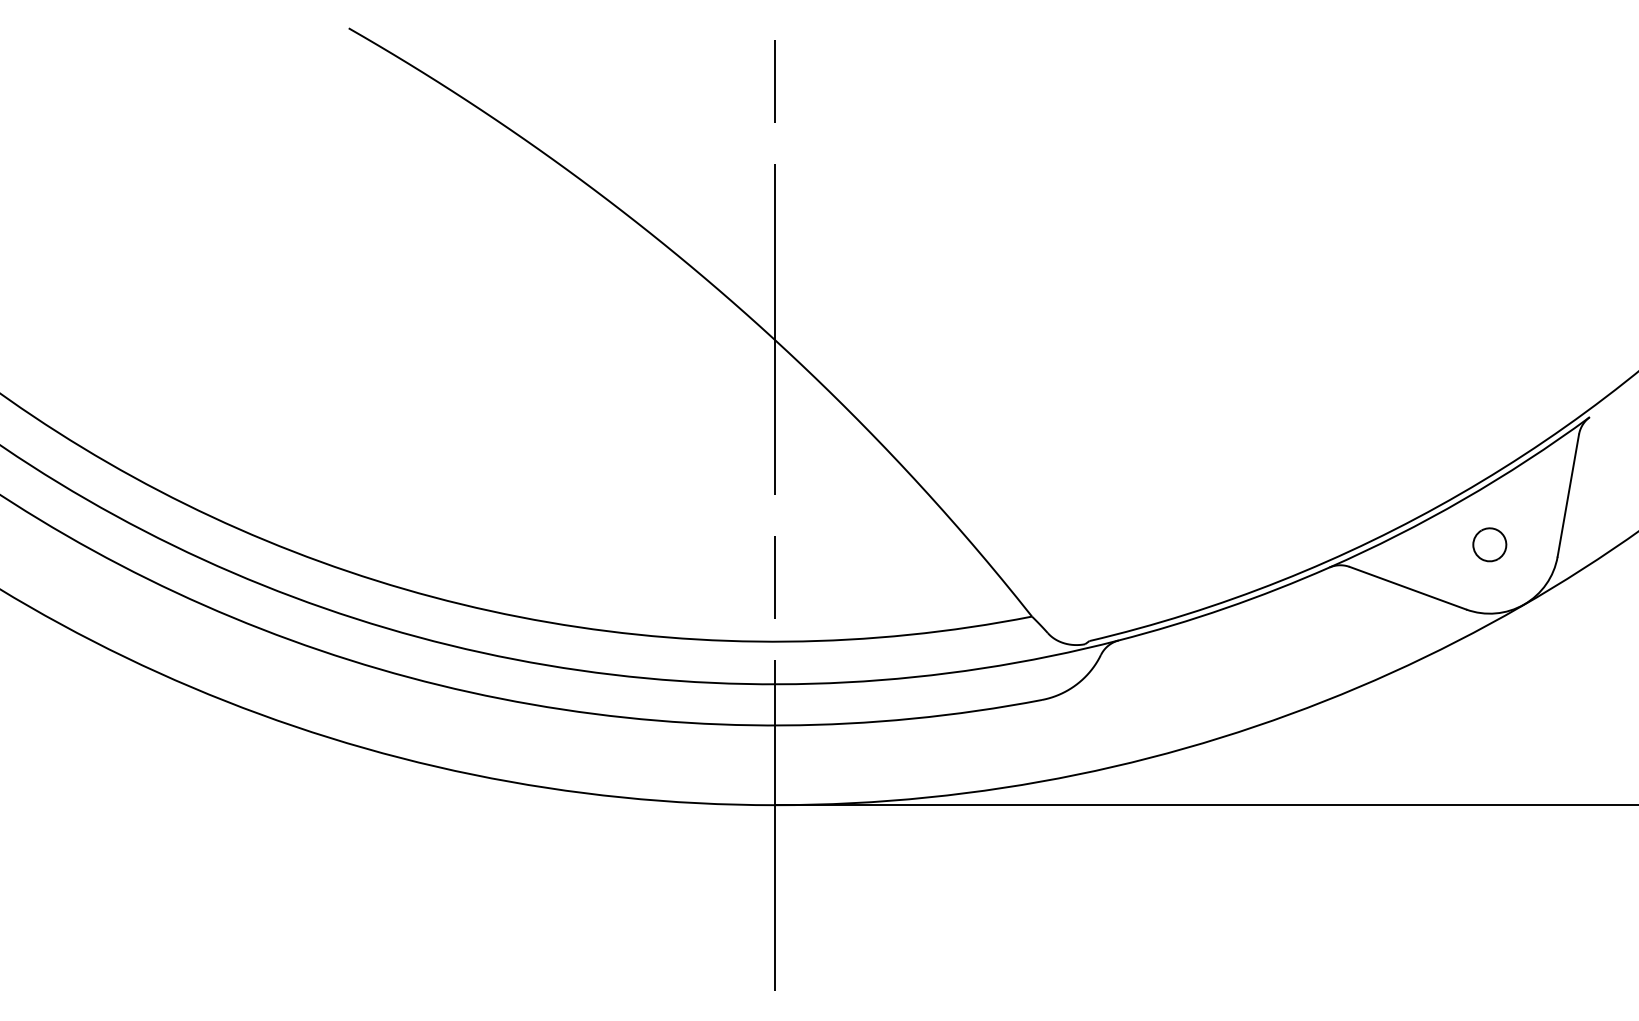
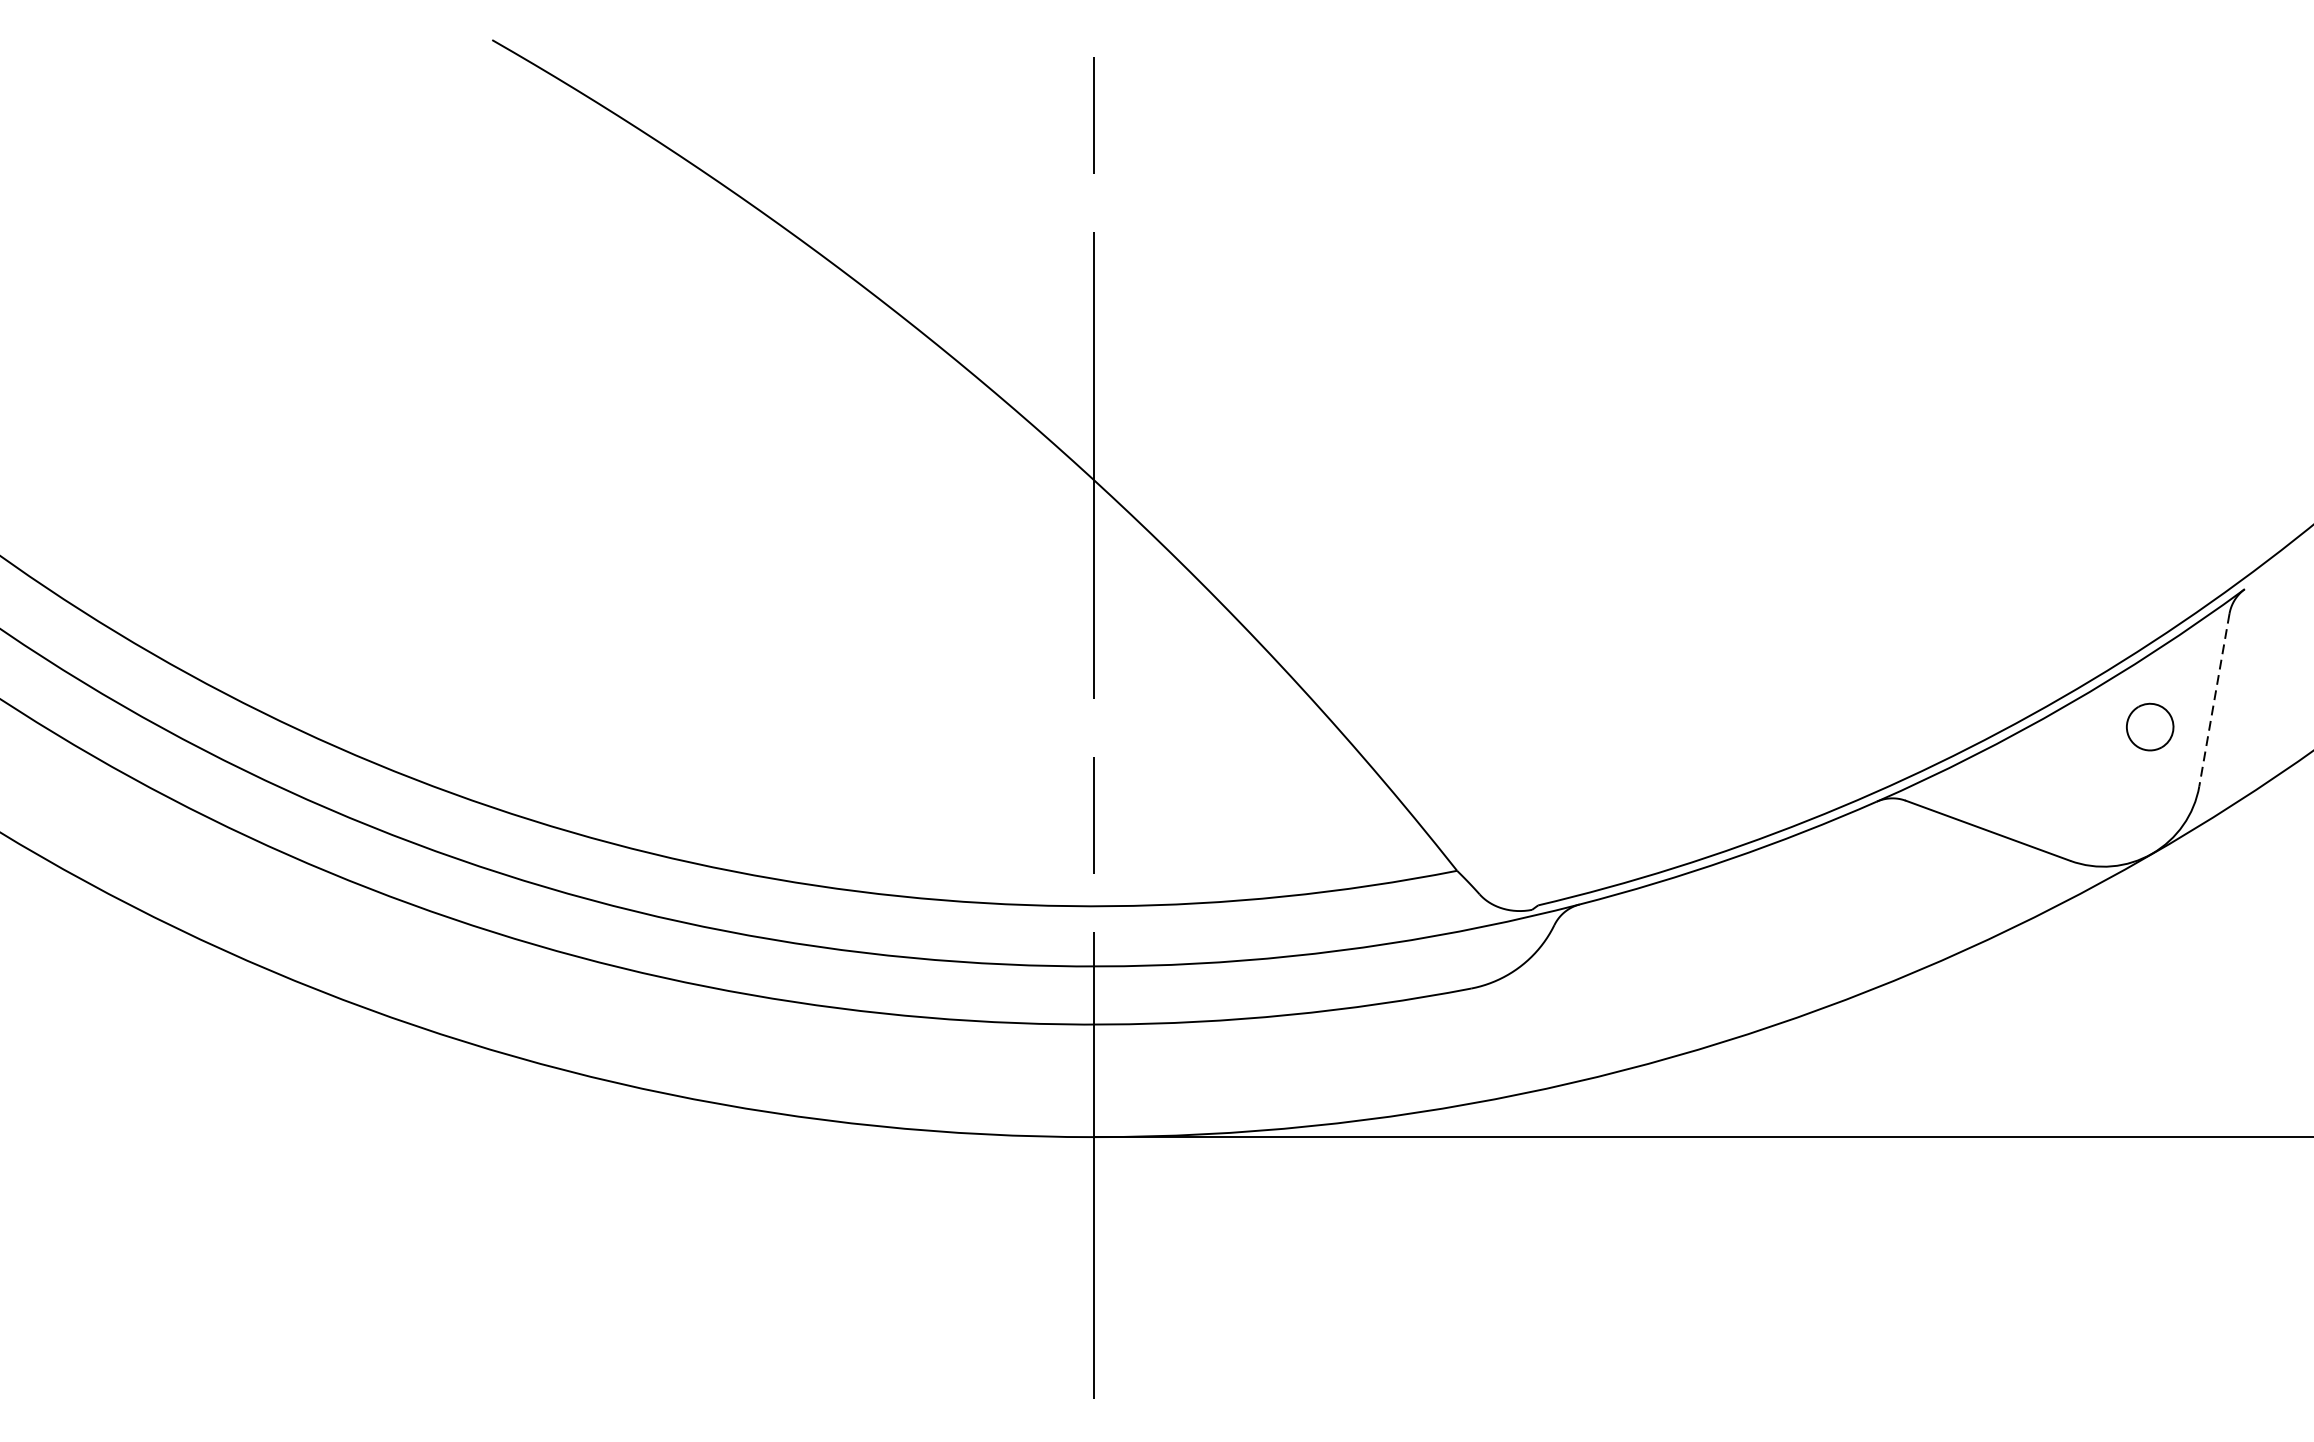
line: (1568, 495) -> (2214, 699), solid -> dashed
part: (1489, 544) -> (2149, 726), moved

